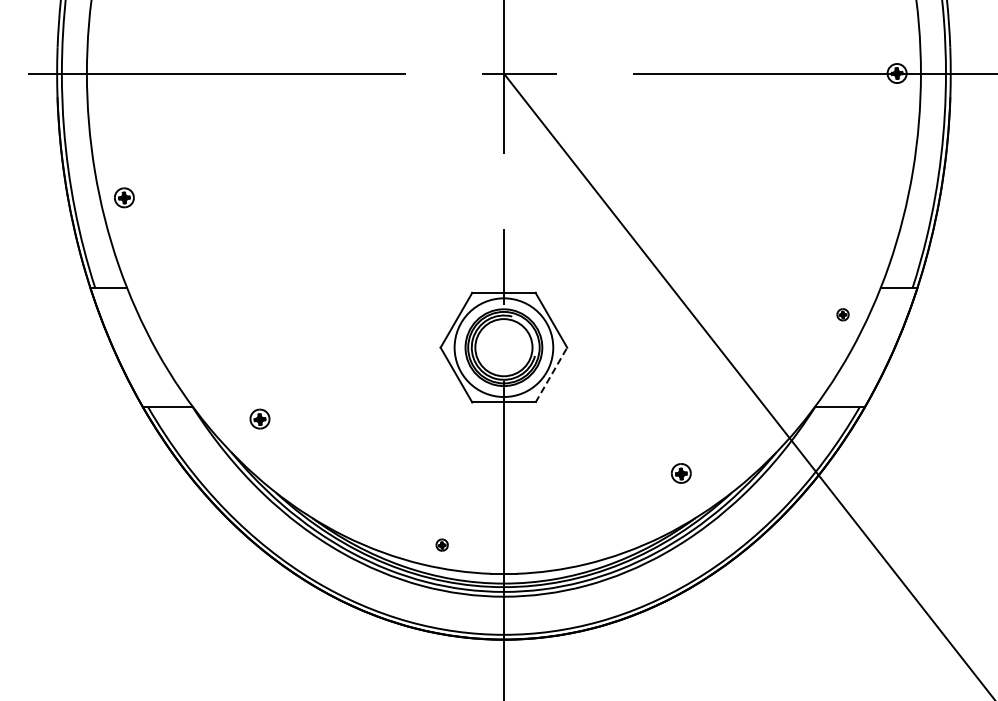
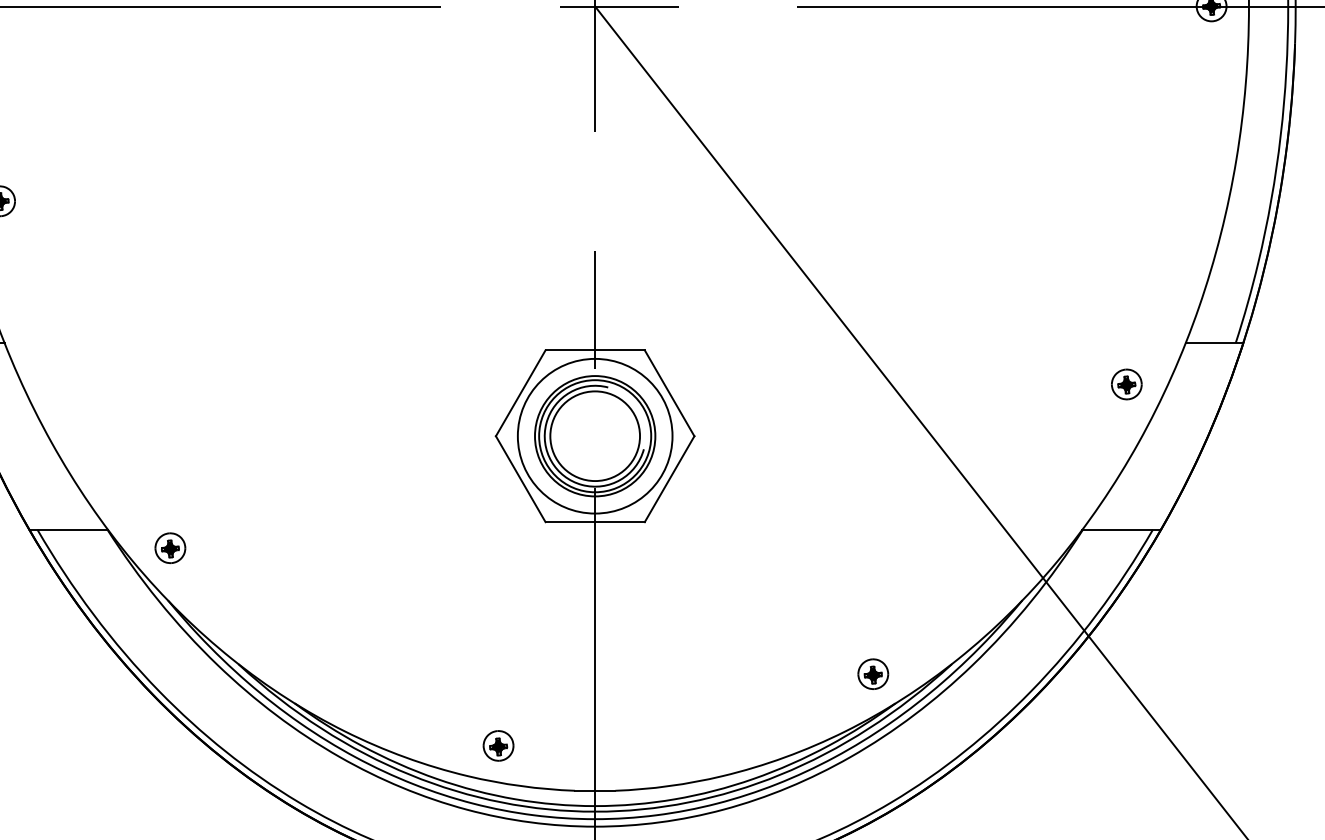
part: (842, 314) -> (1125, 384), size x1.67
line: (551, 375) -> (669, 479), dashed -> solid
part: (259, 418) -> (169, 547), moved
part: (680, 473) -> (871, 674), moved
part: (441, 544) -> (497, 744), size x1.67

